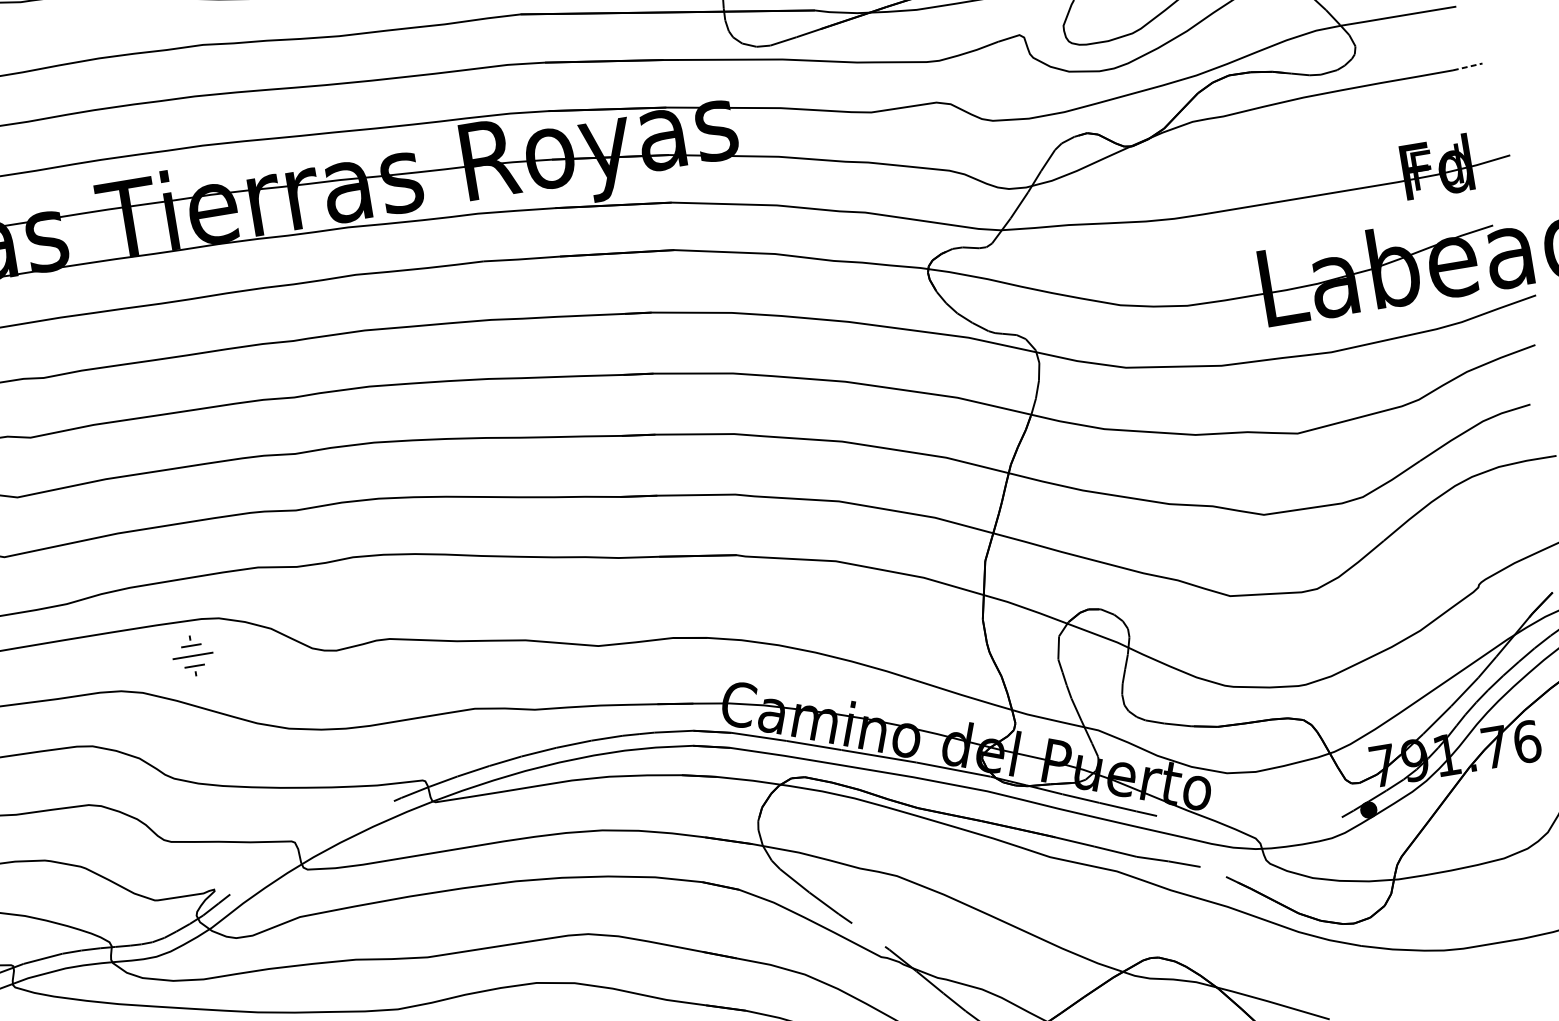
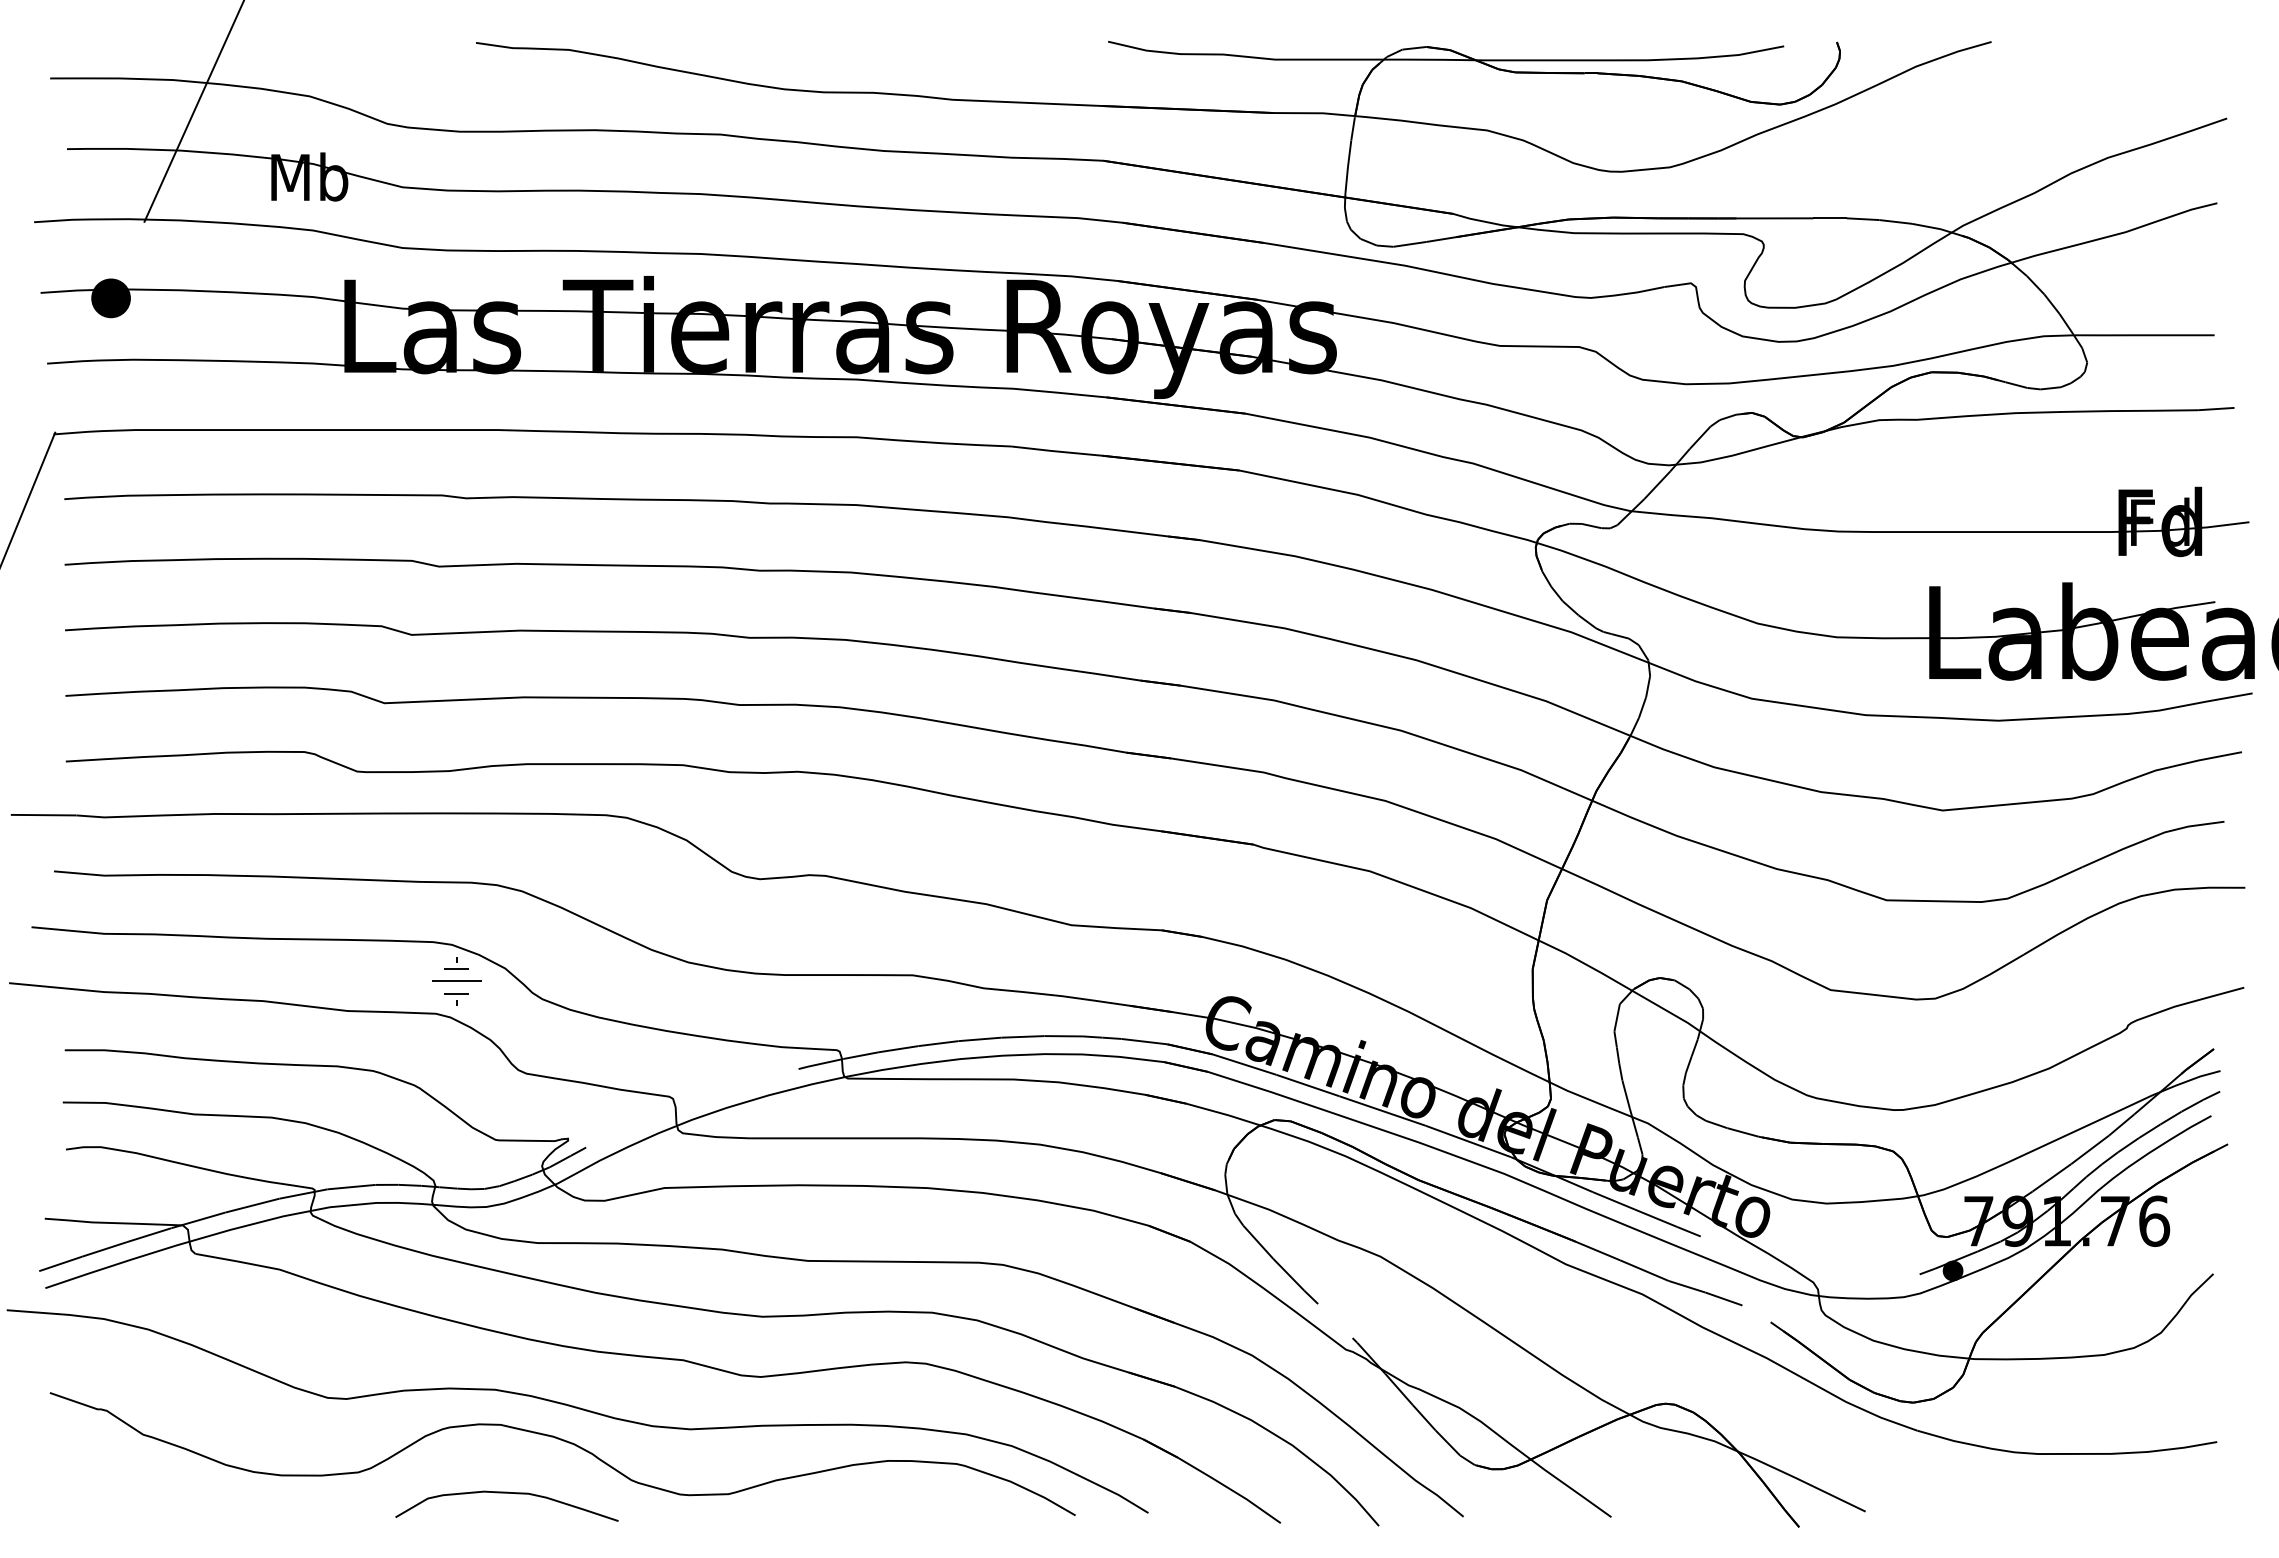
line: (1467, 67) -> (2216, 409), dashed -> solid
part: (192, 656) -> (456, 981), moved

